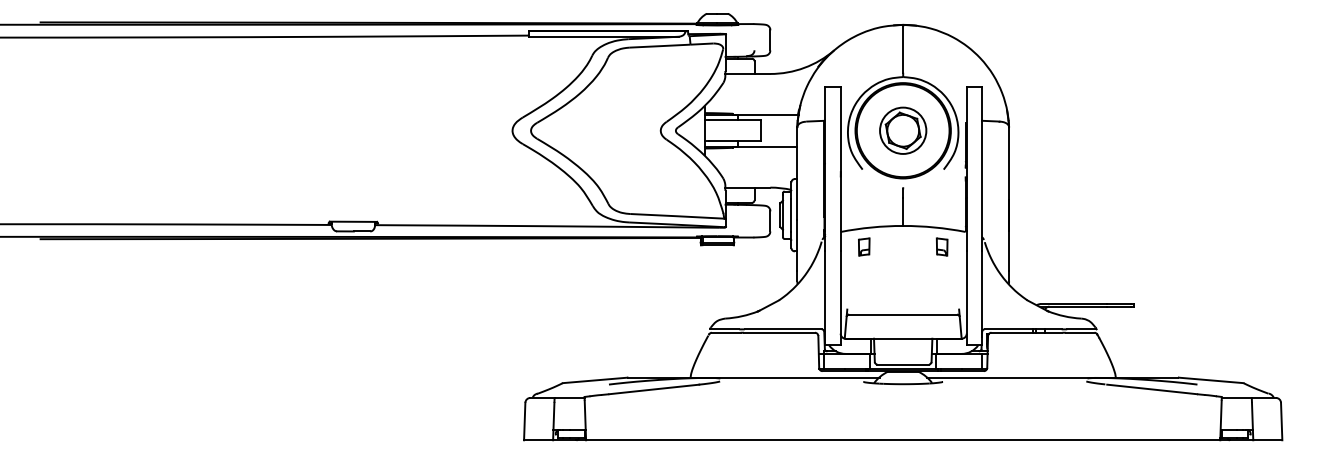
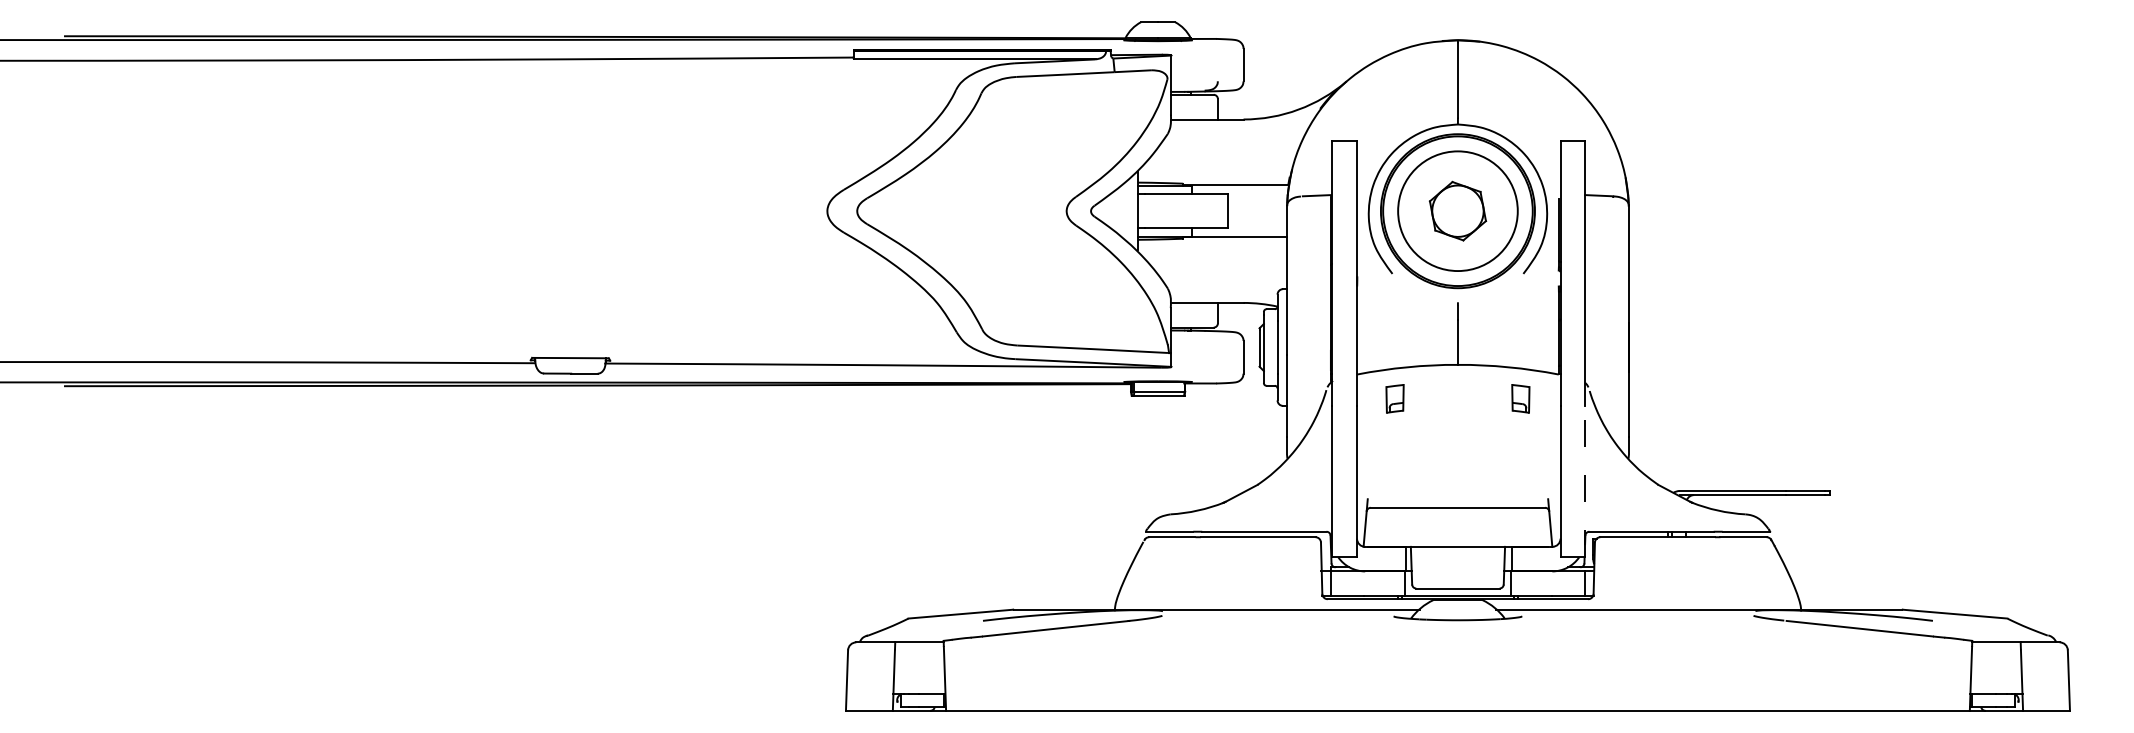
circle: (903, 130) -> (1458, 210), size x1.6
line: (981, 298) -> (1584, 481), solid -> dashed

